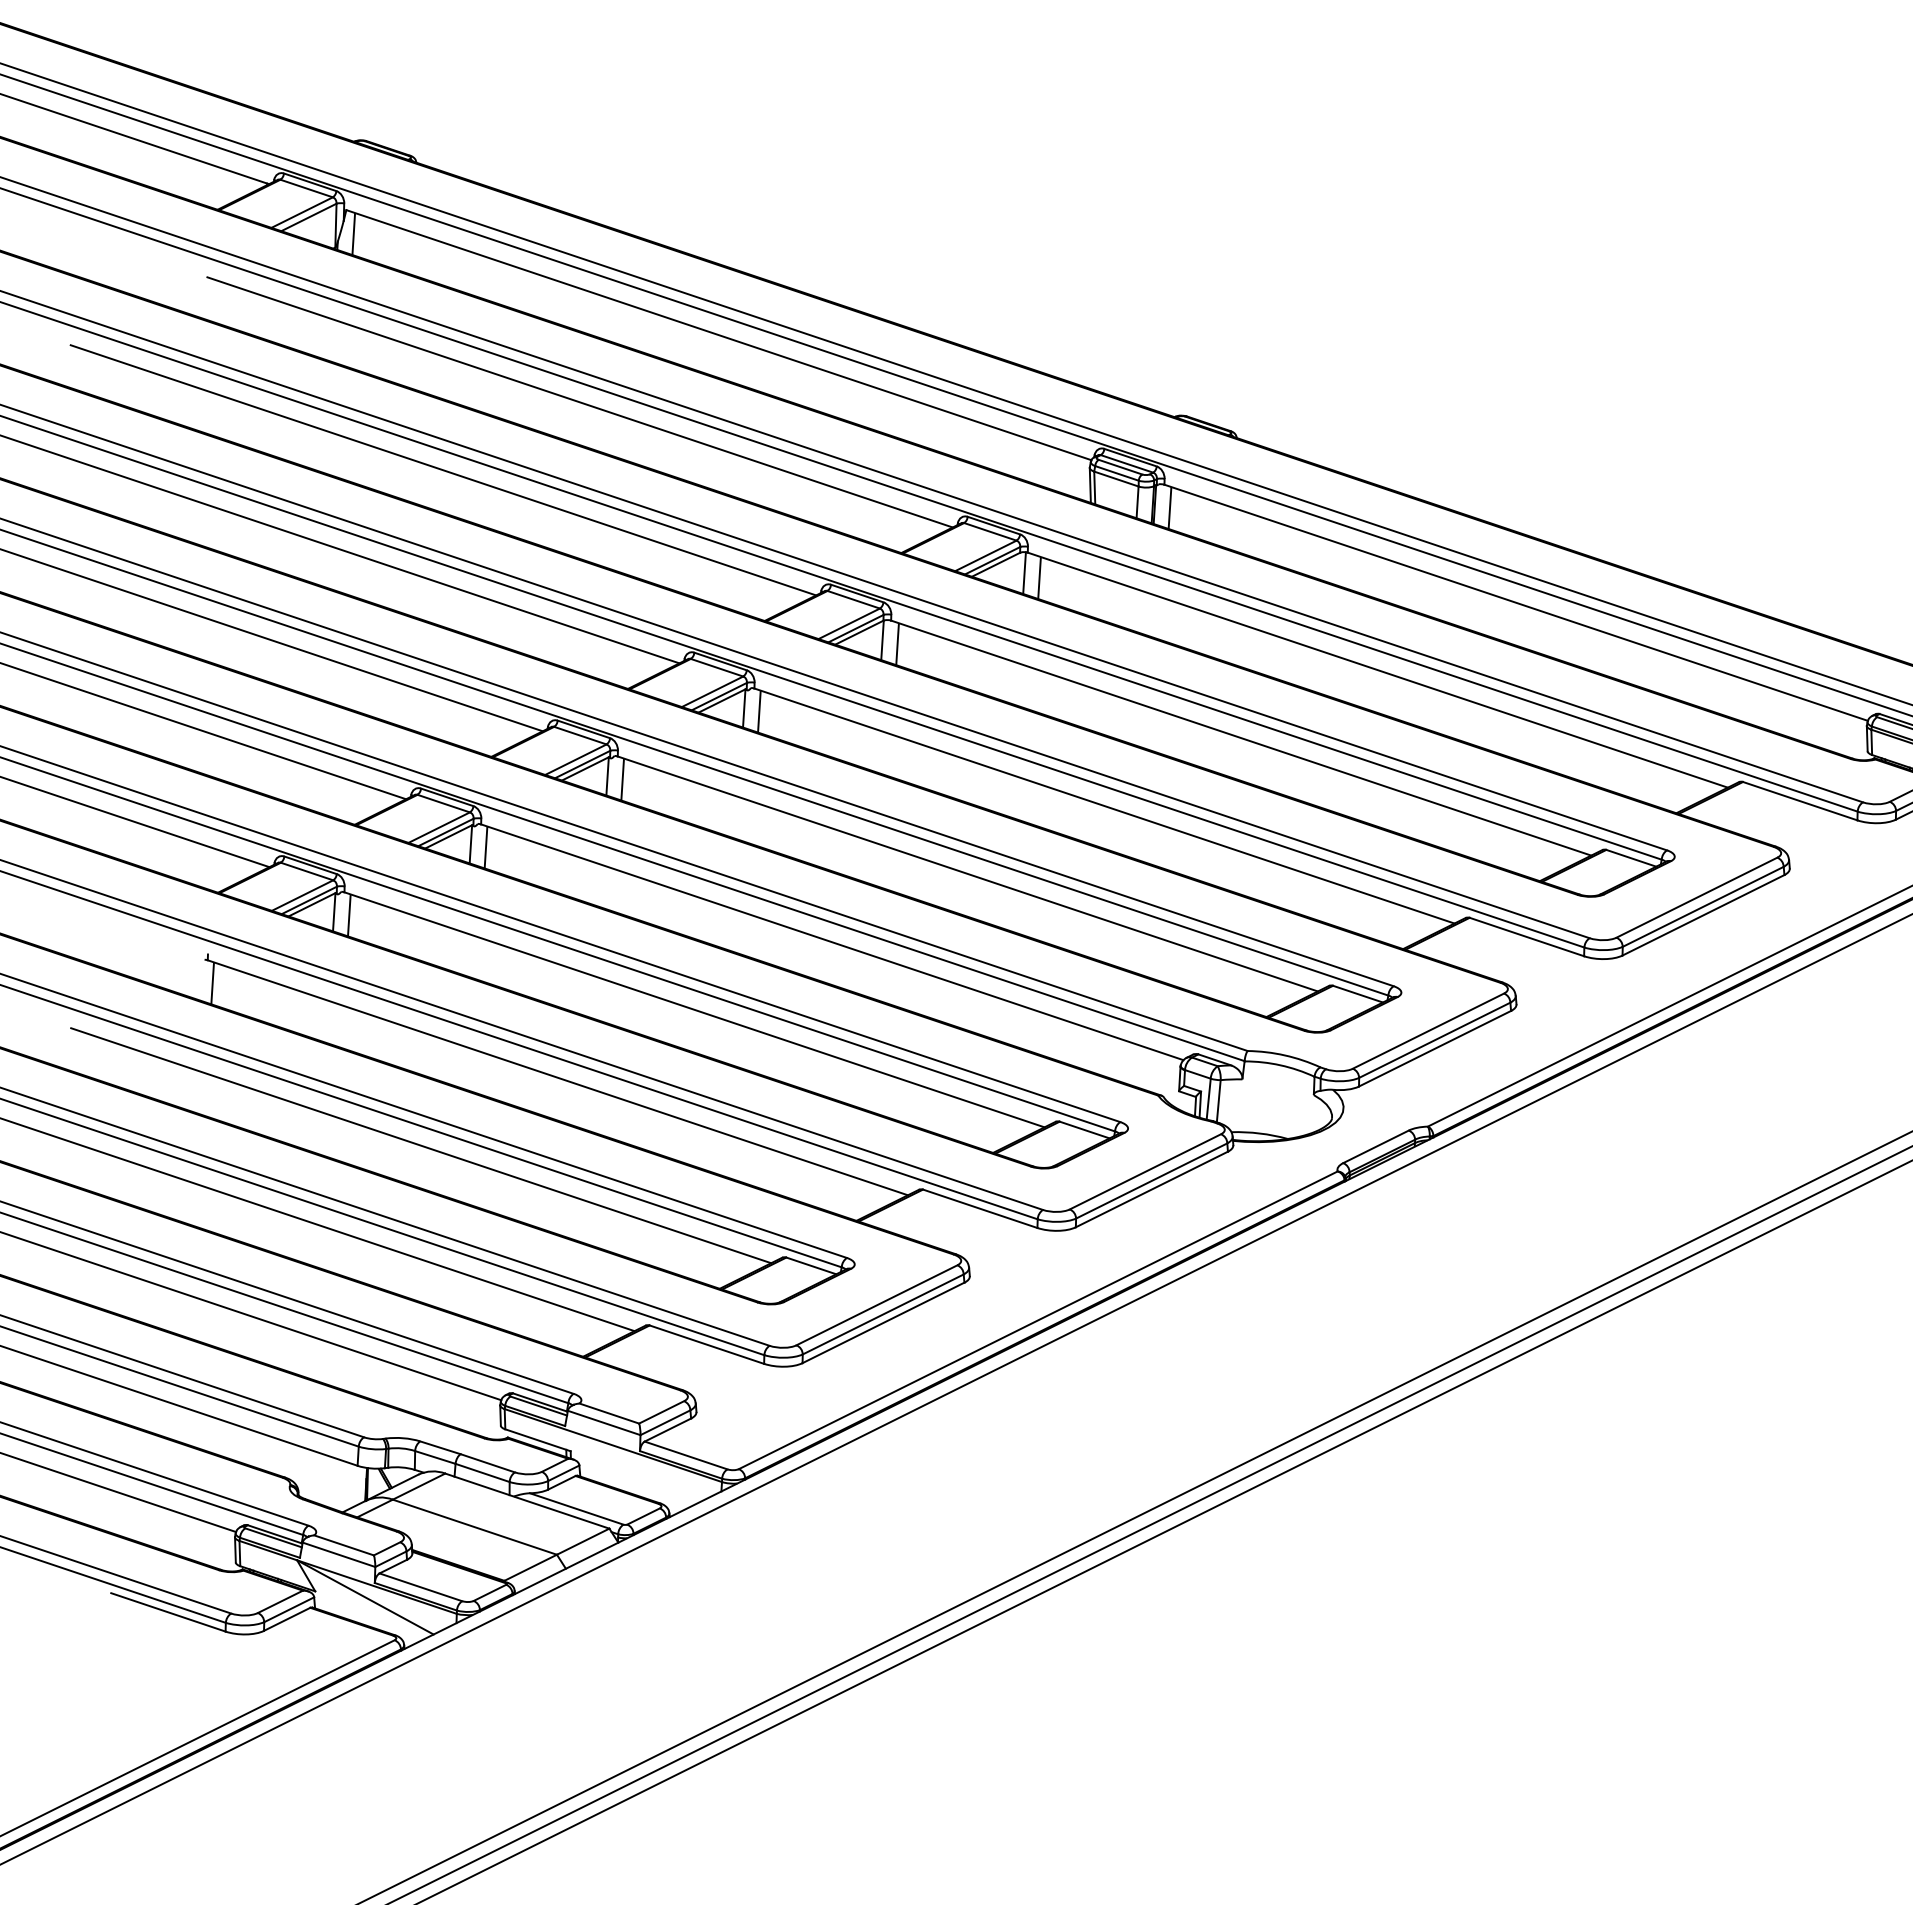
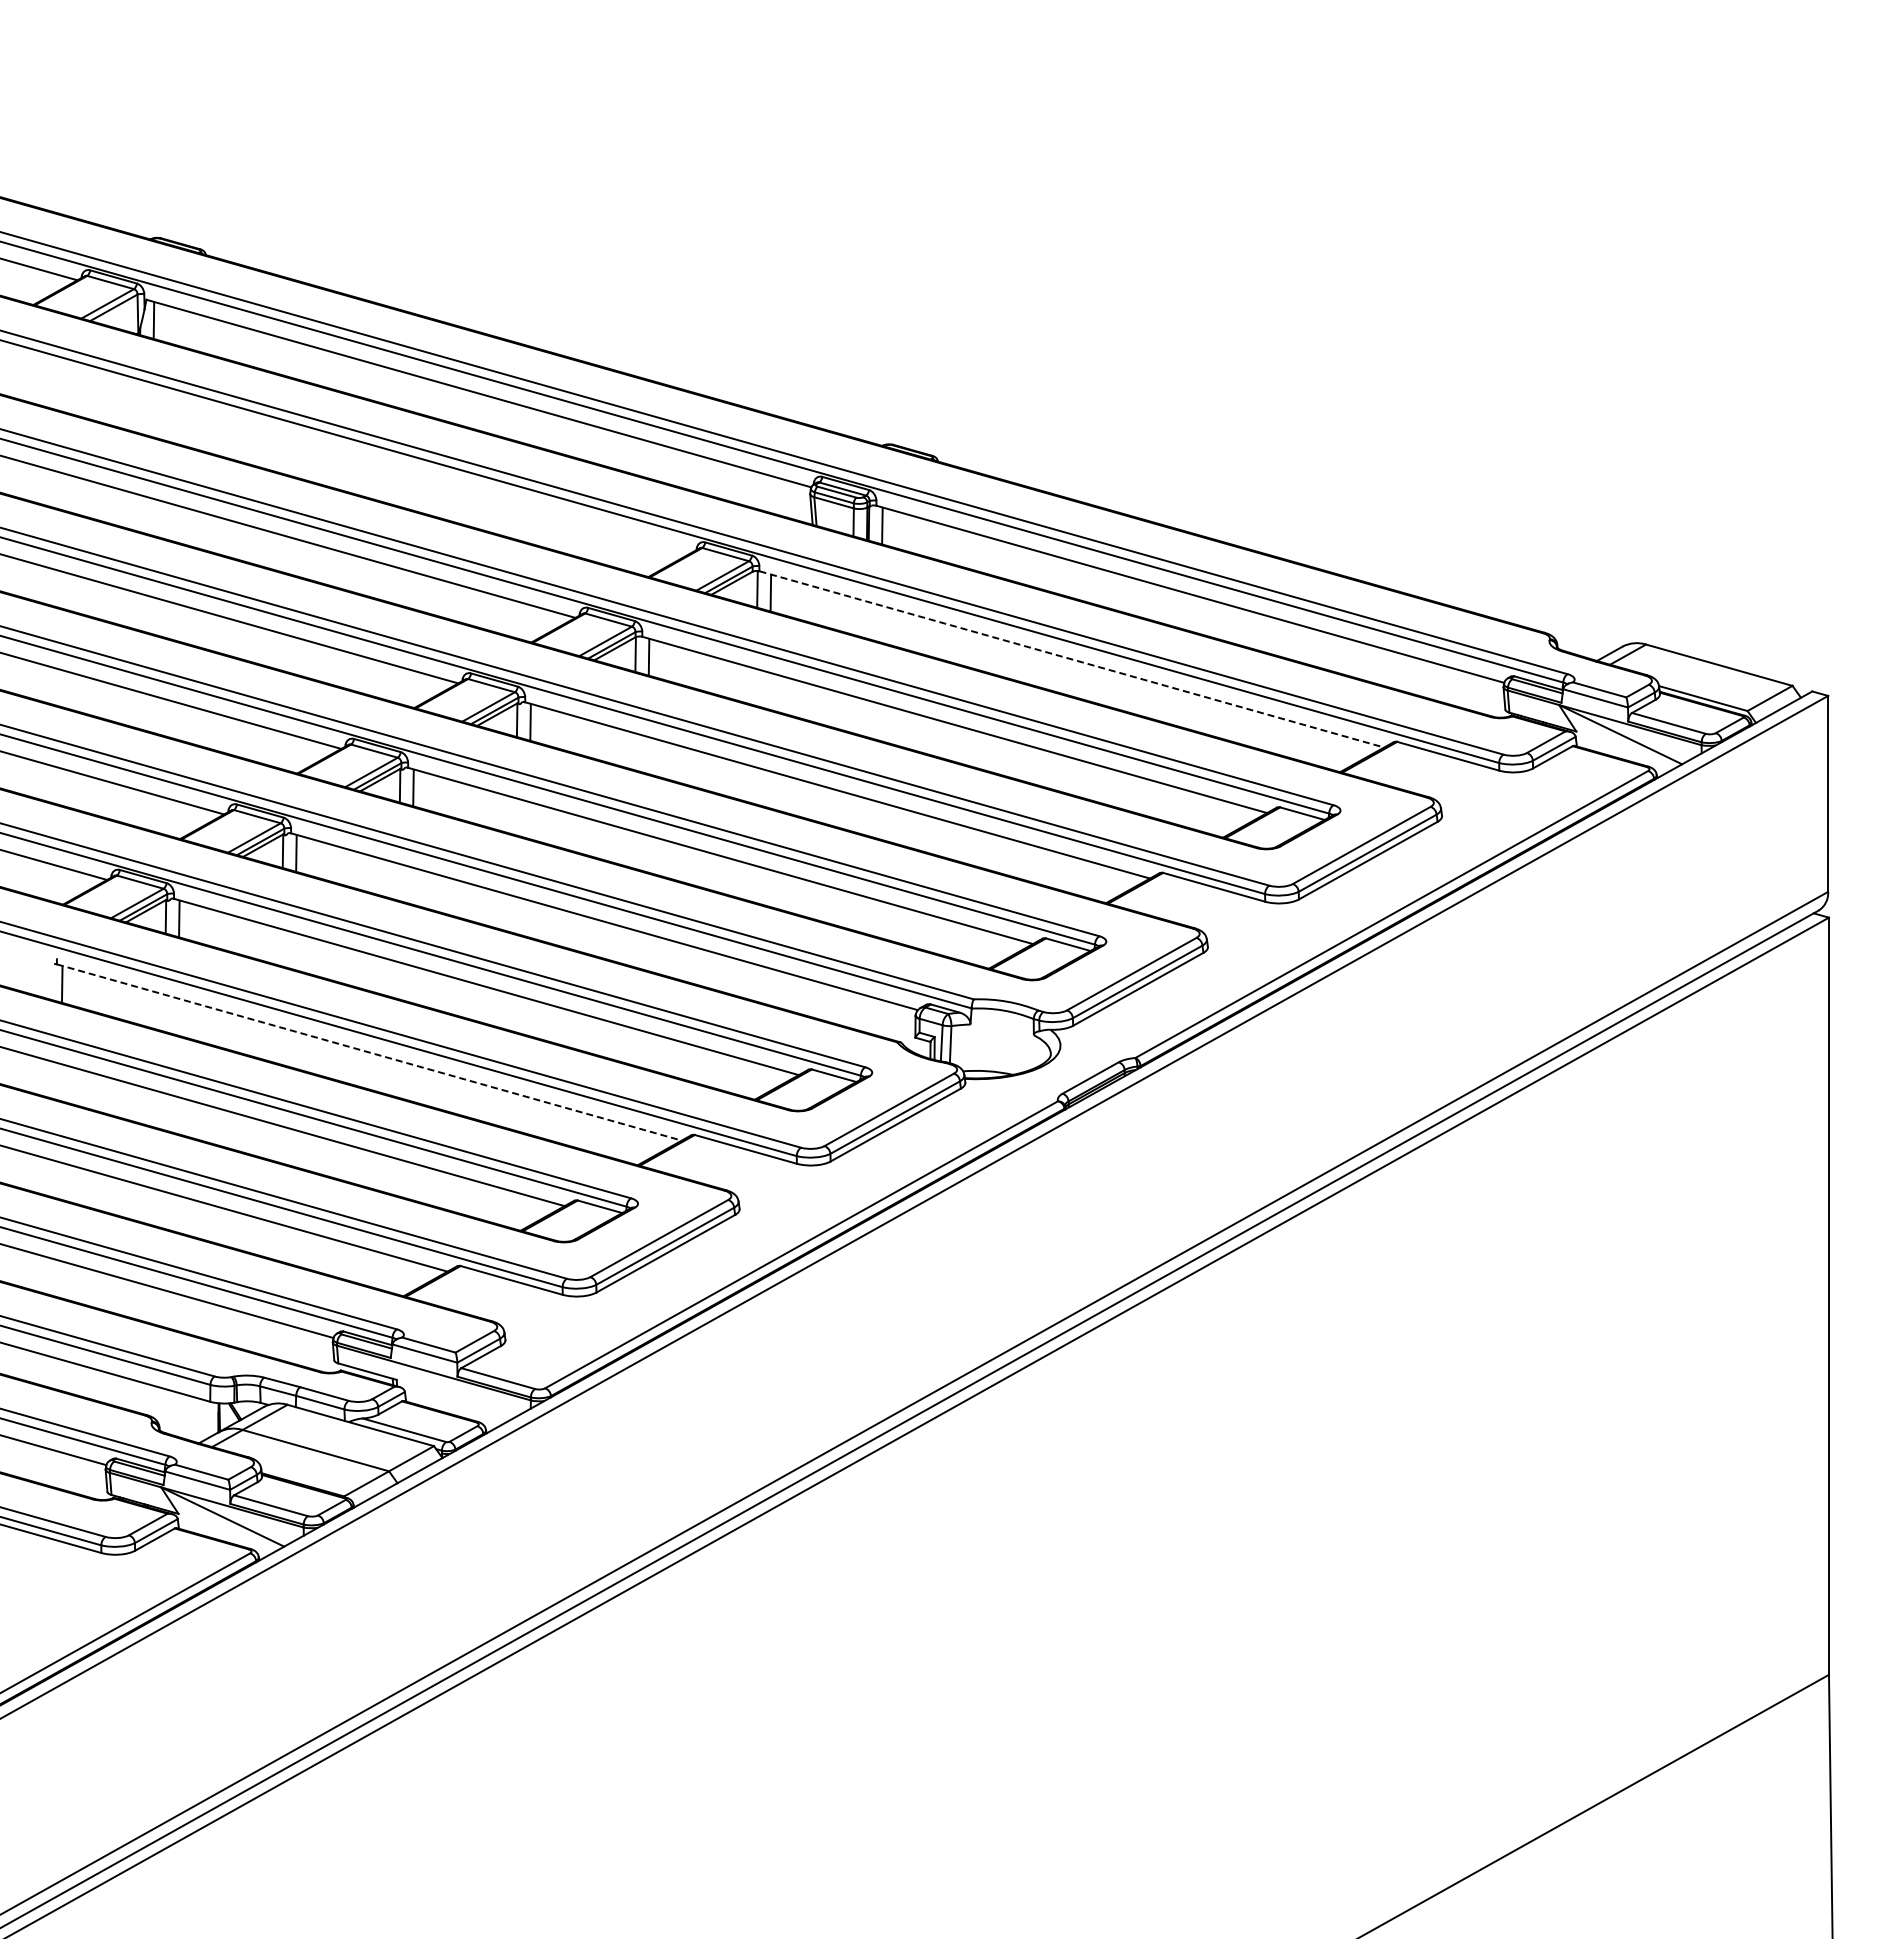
line: (579, 402) -> (359, 458), removed
line: (1377, 670) -> (1071, 659), solid -> dashed
line: (557, 1077) -> (369, 1052), solid -> dashed

